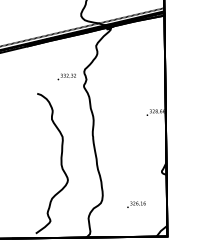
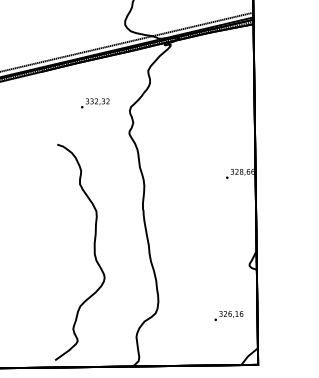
text: (66, 76) -> (94, 102), moved
text: (136, 204) -> (228, 315), moved

